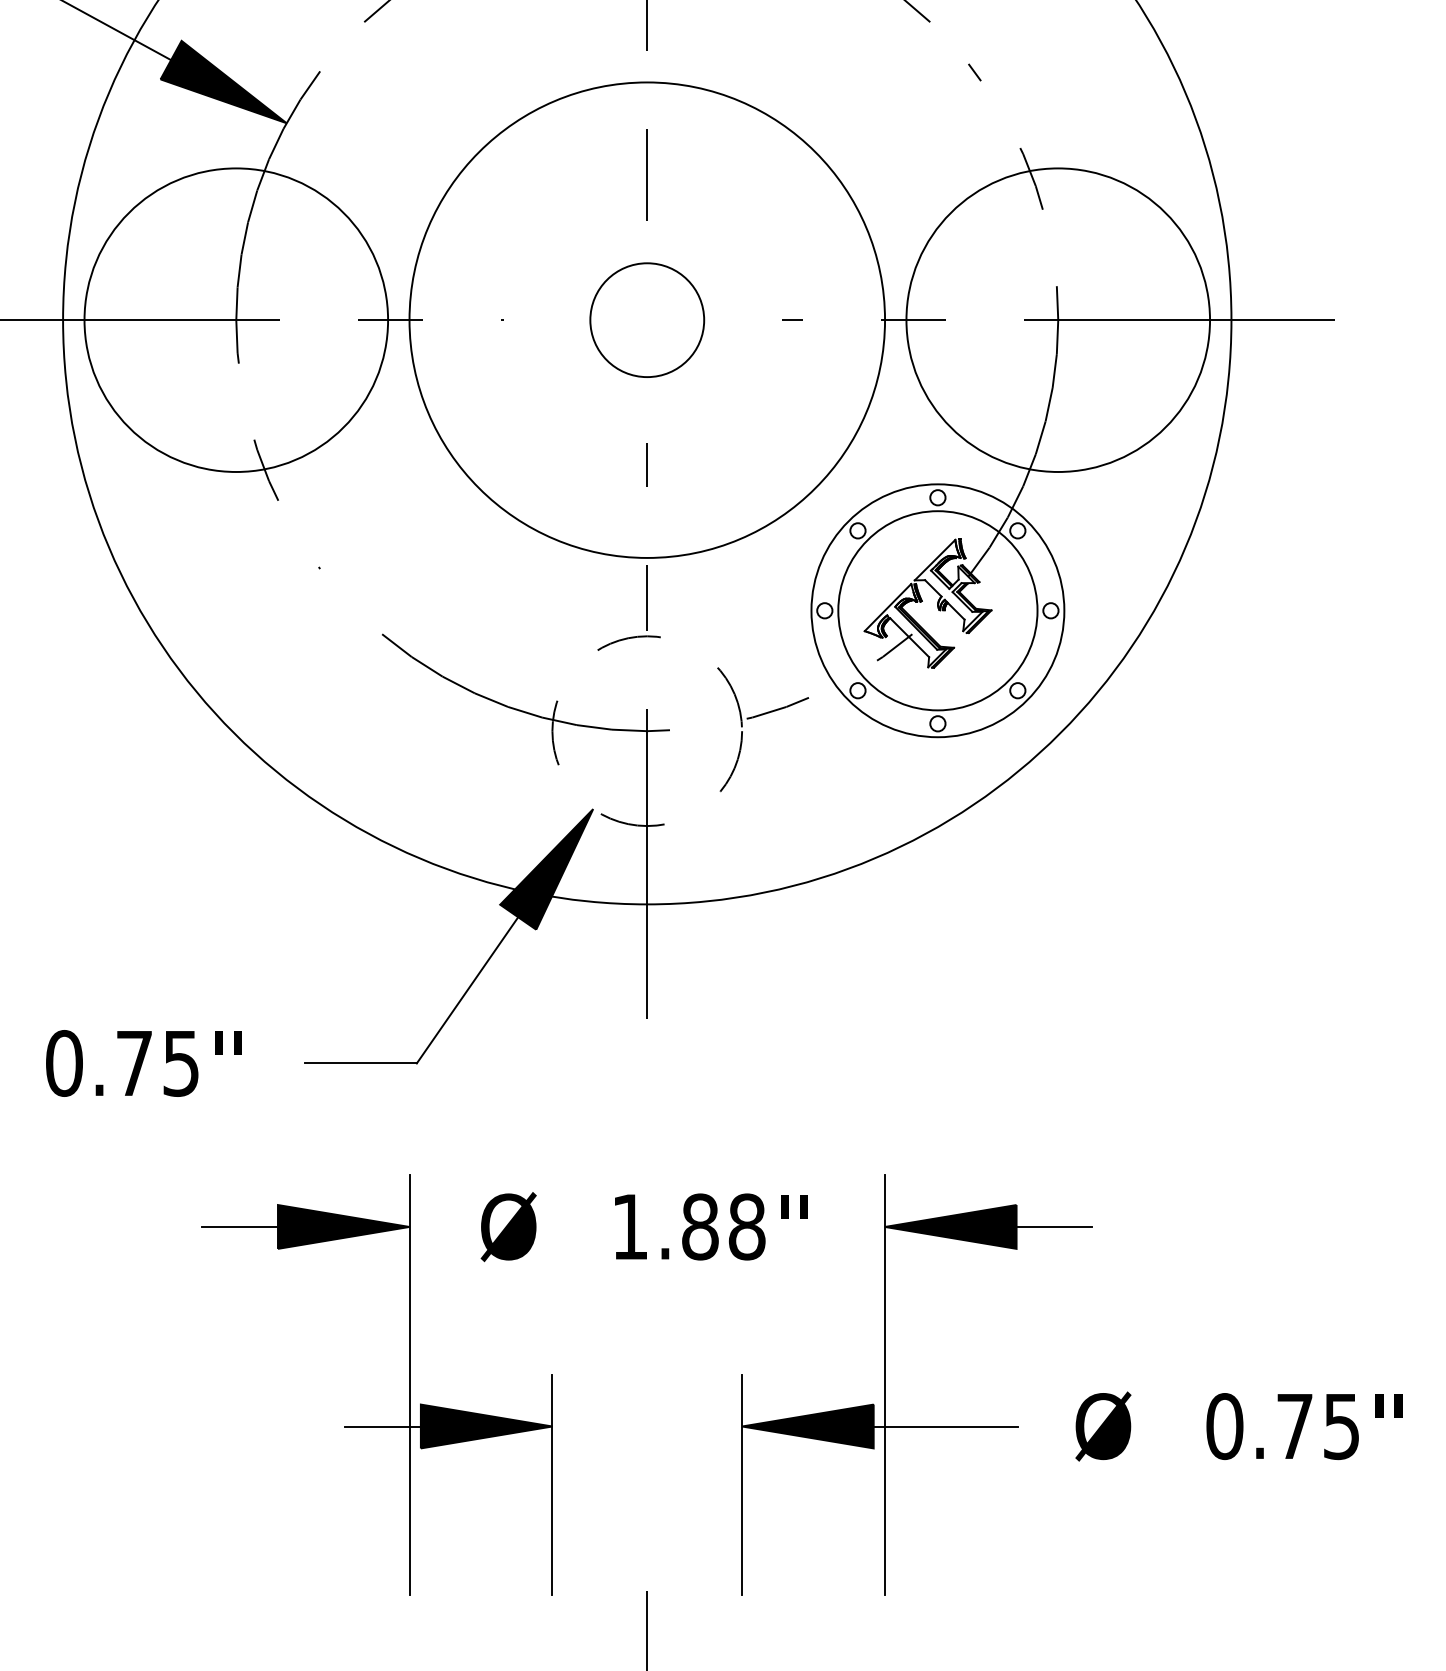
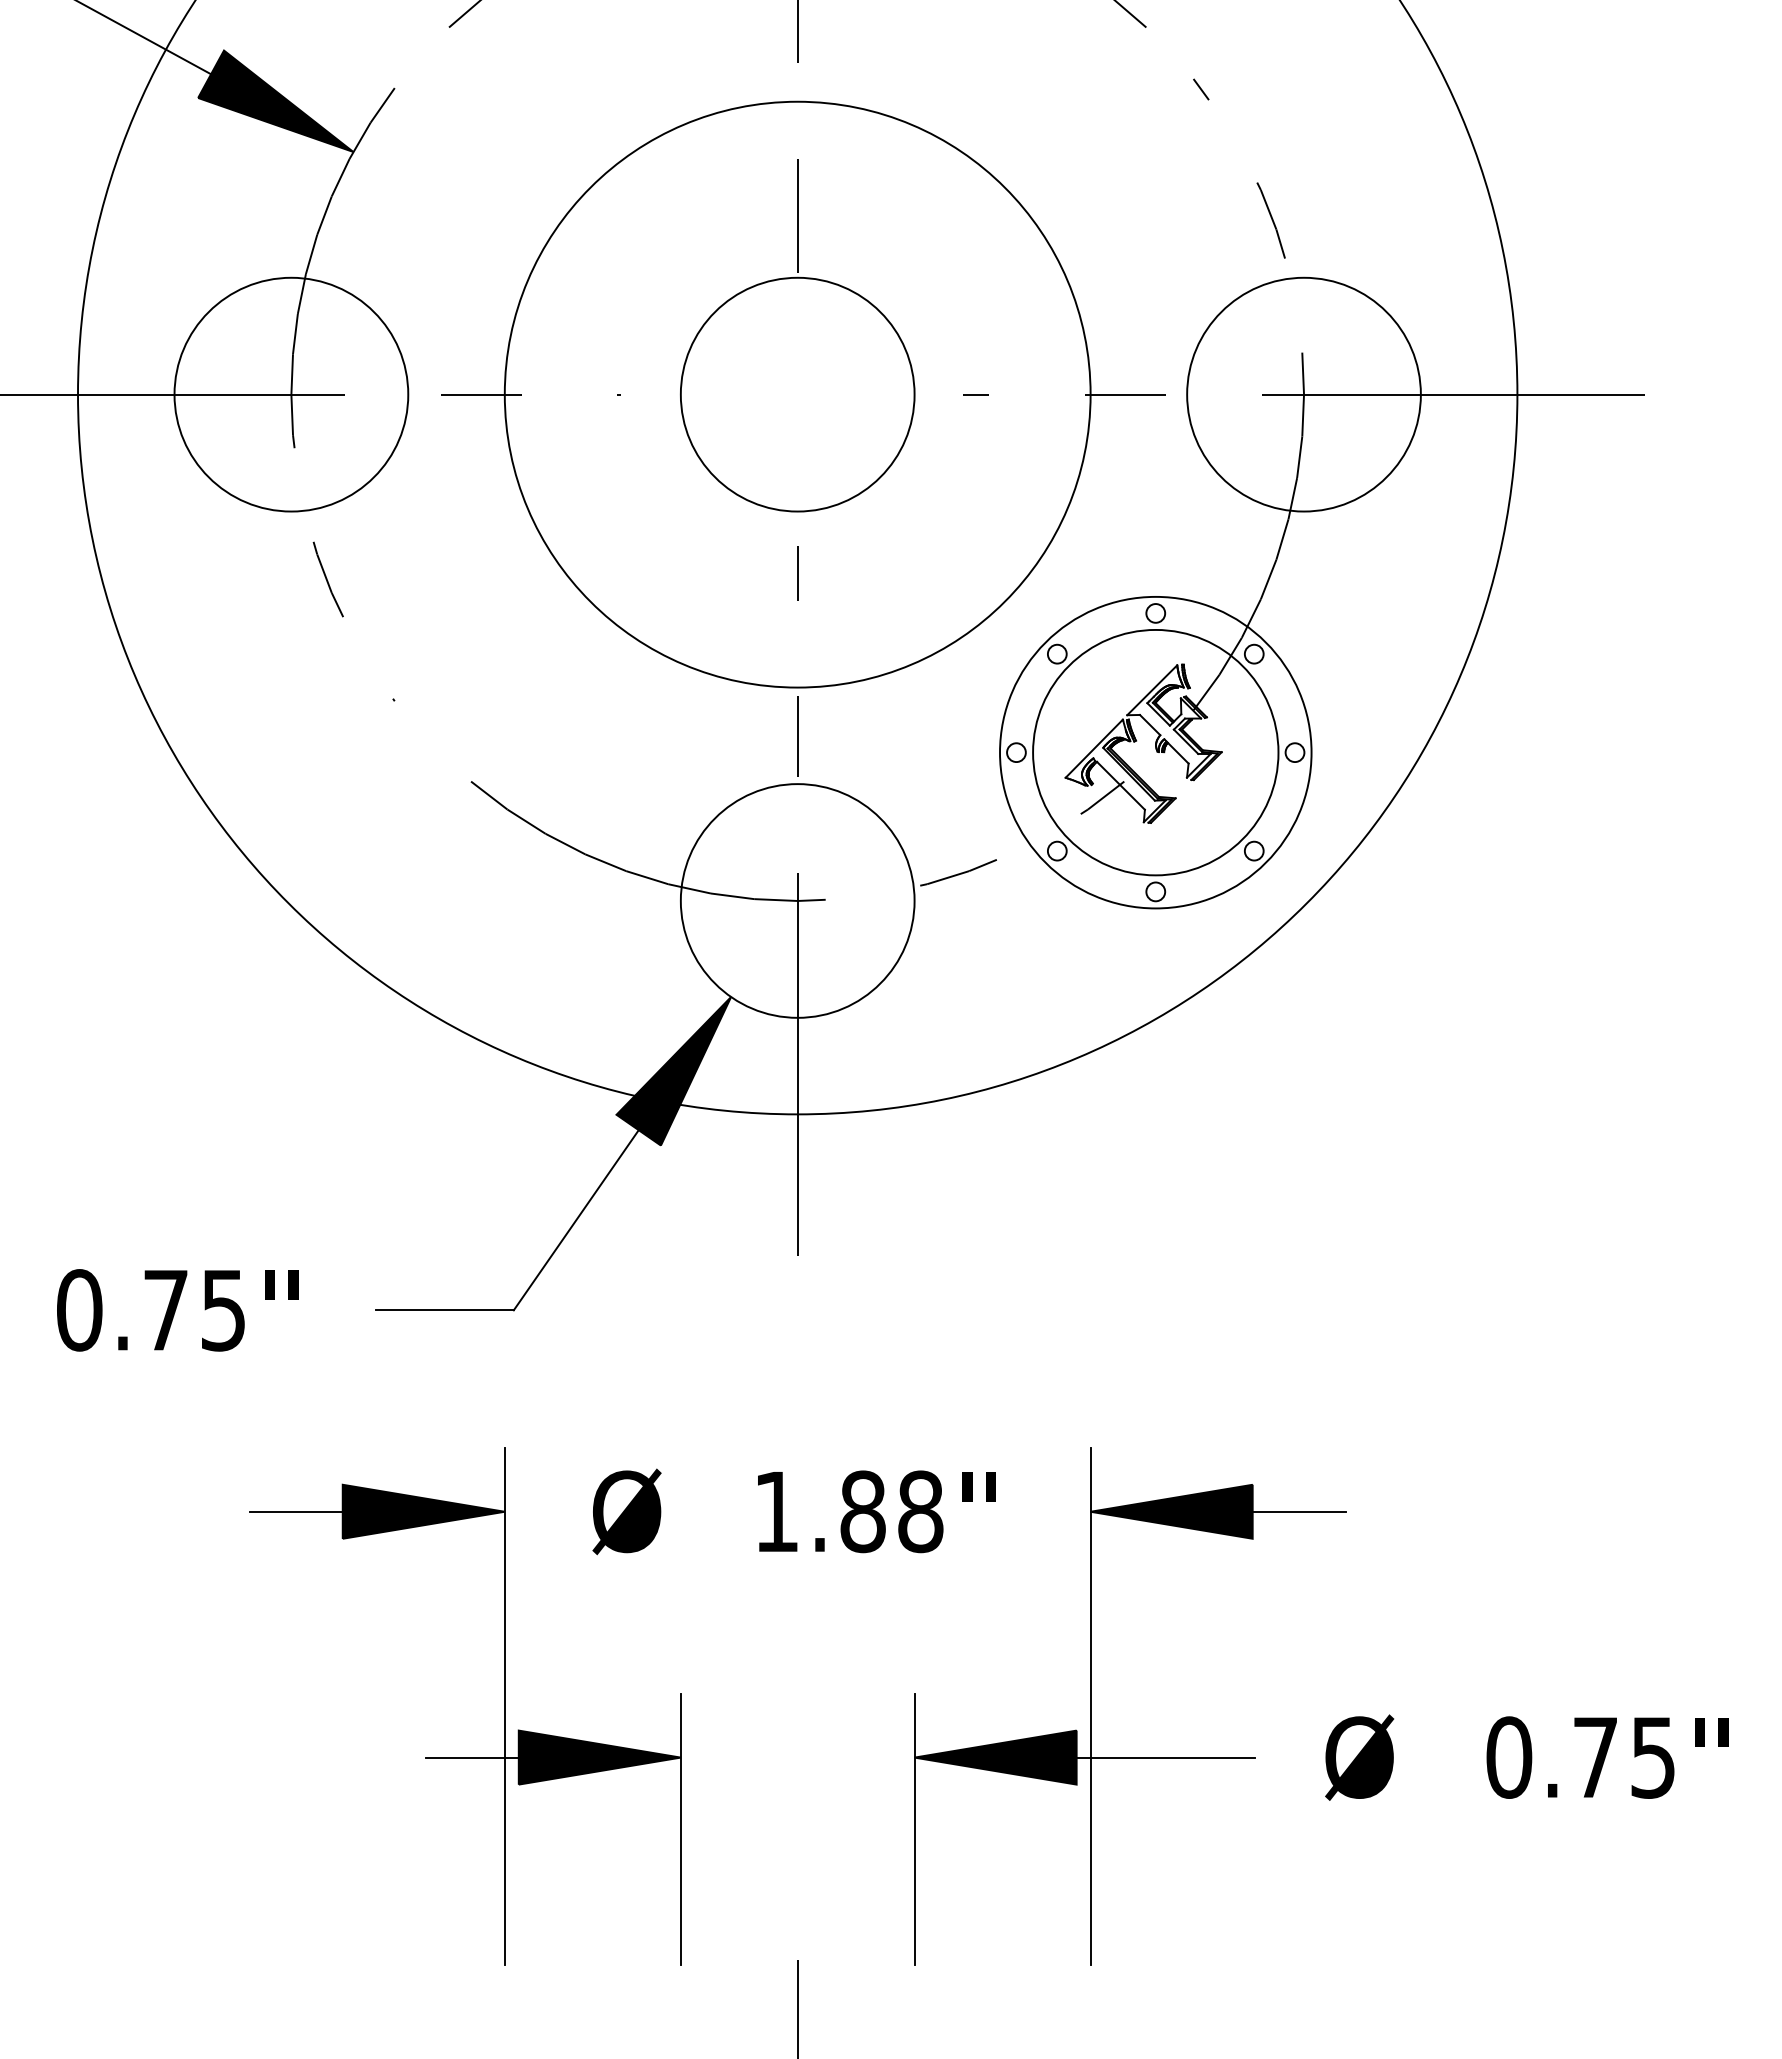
circle: (236, 320) -> (291, 394), size x0.62
circle: (647, 320) -> (797, 394), size x1.67
circle: (1057, 320) -> (1303, 394), size x0.62
circle: (647, 730) -> (797, 900), dashed -> solid

